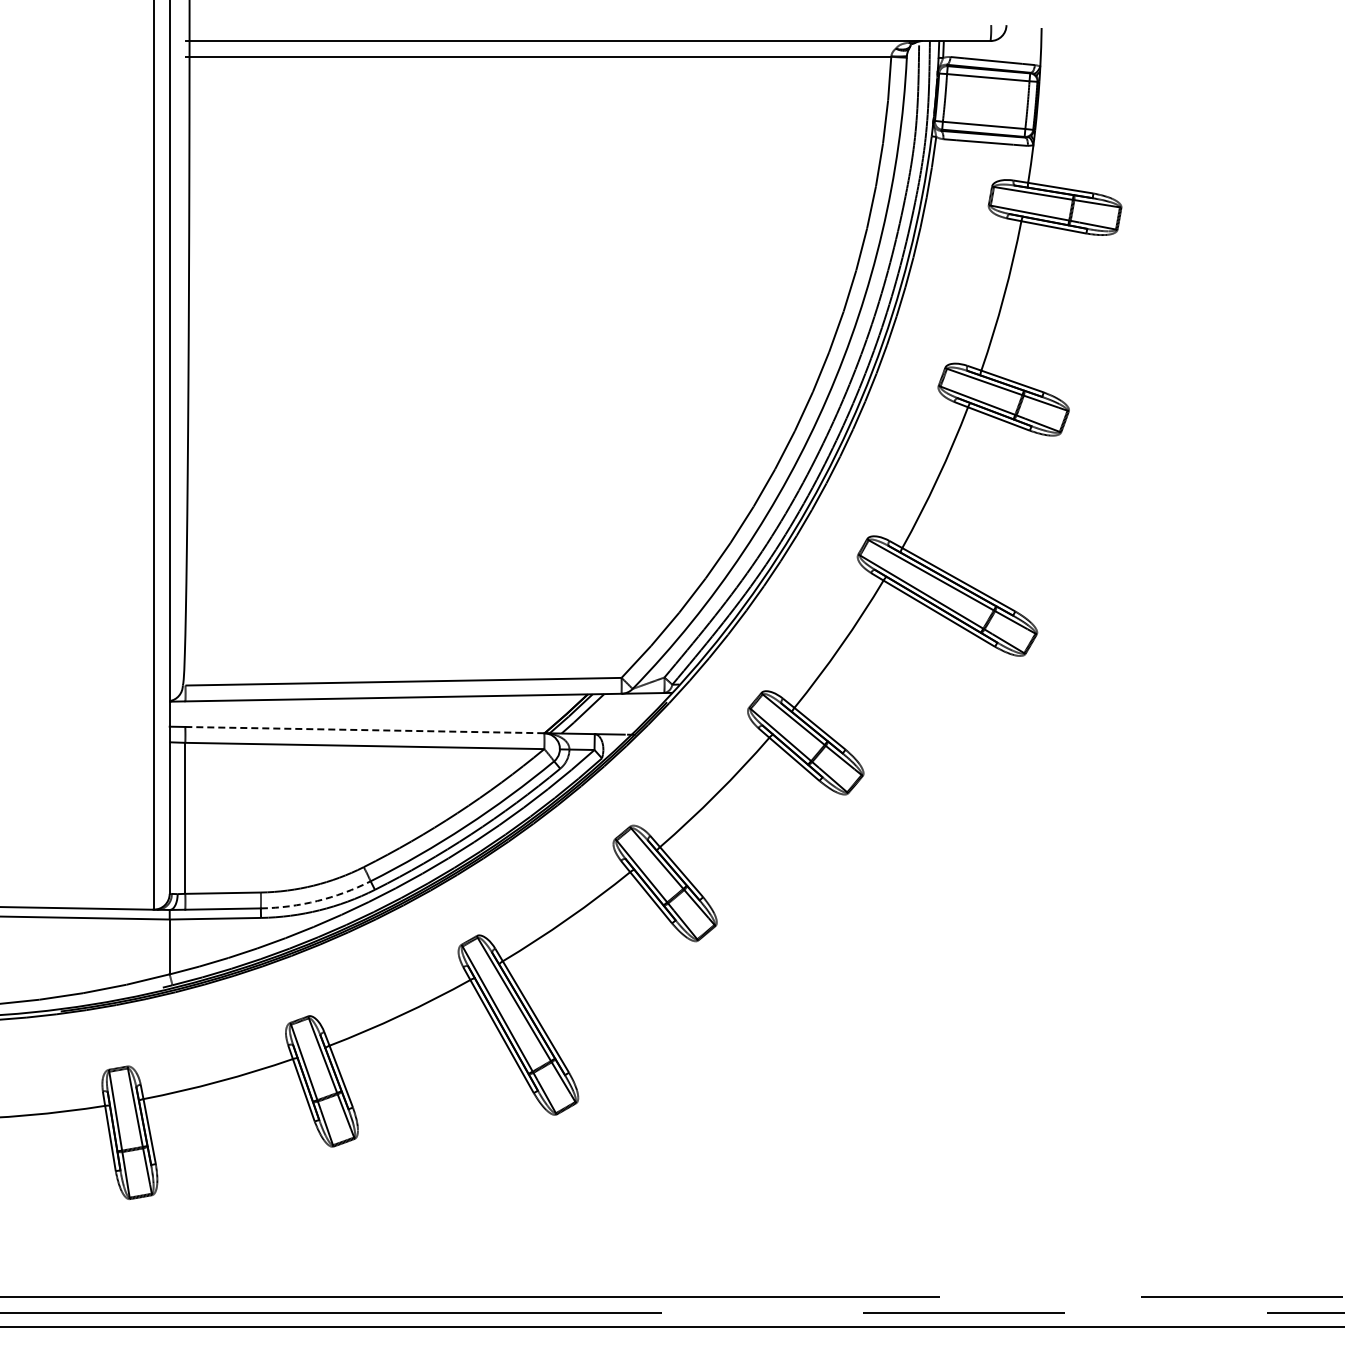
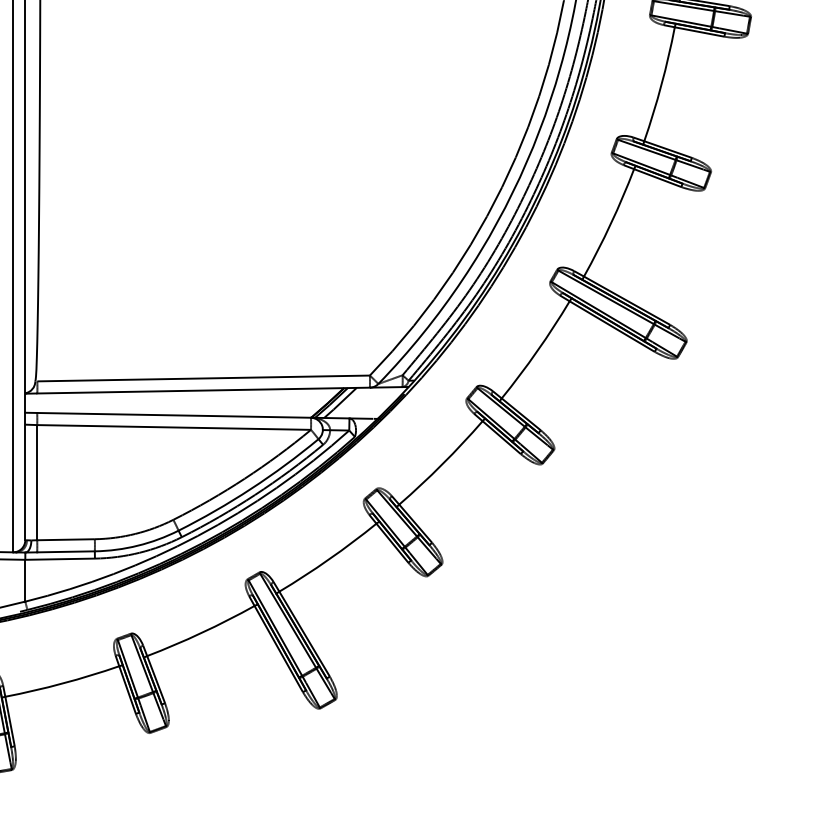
line: (364, 730) -> (173, 415), dashed -> solid
arc: (317, 901) -> (138, 546), dashed -> solid

